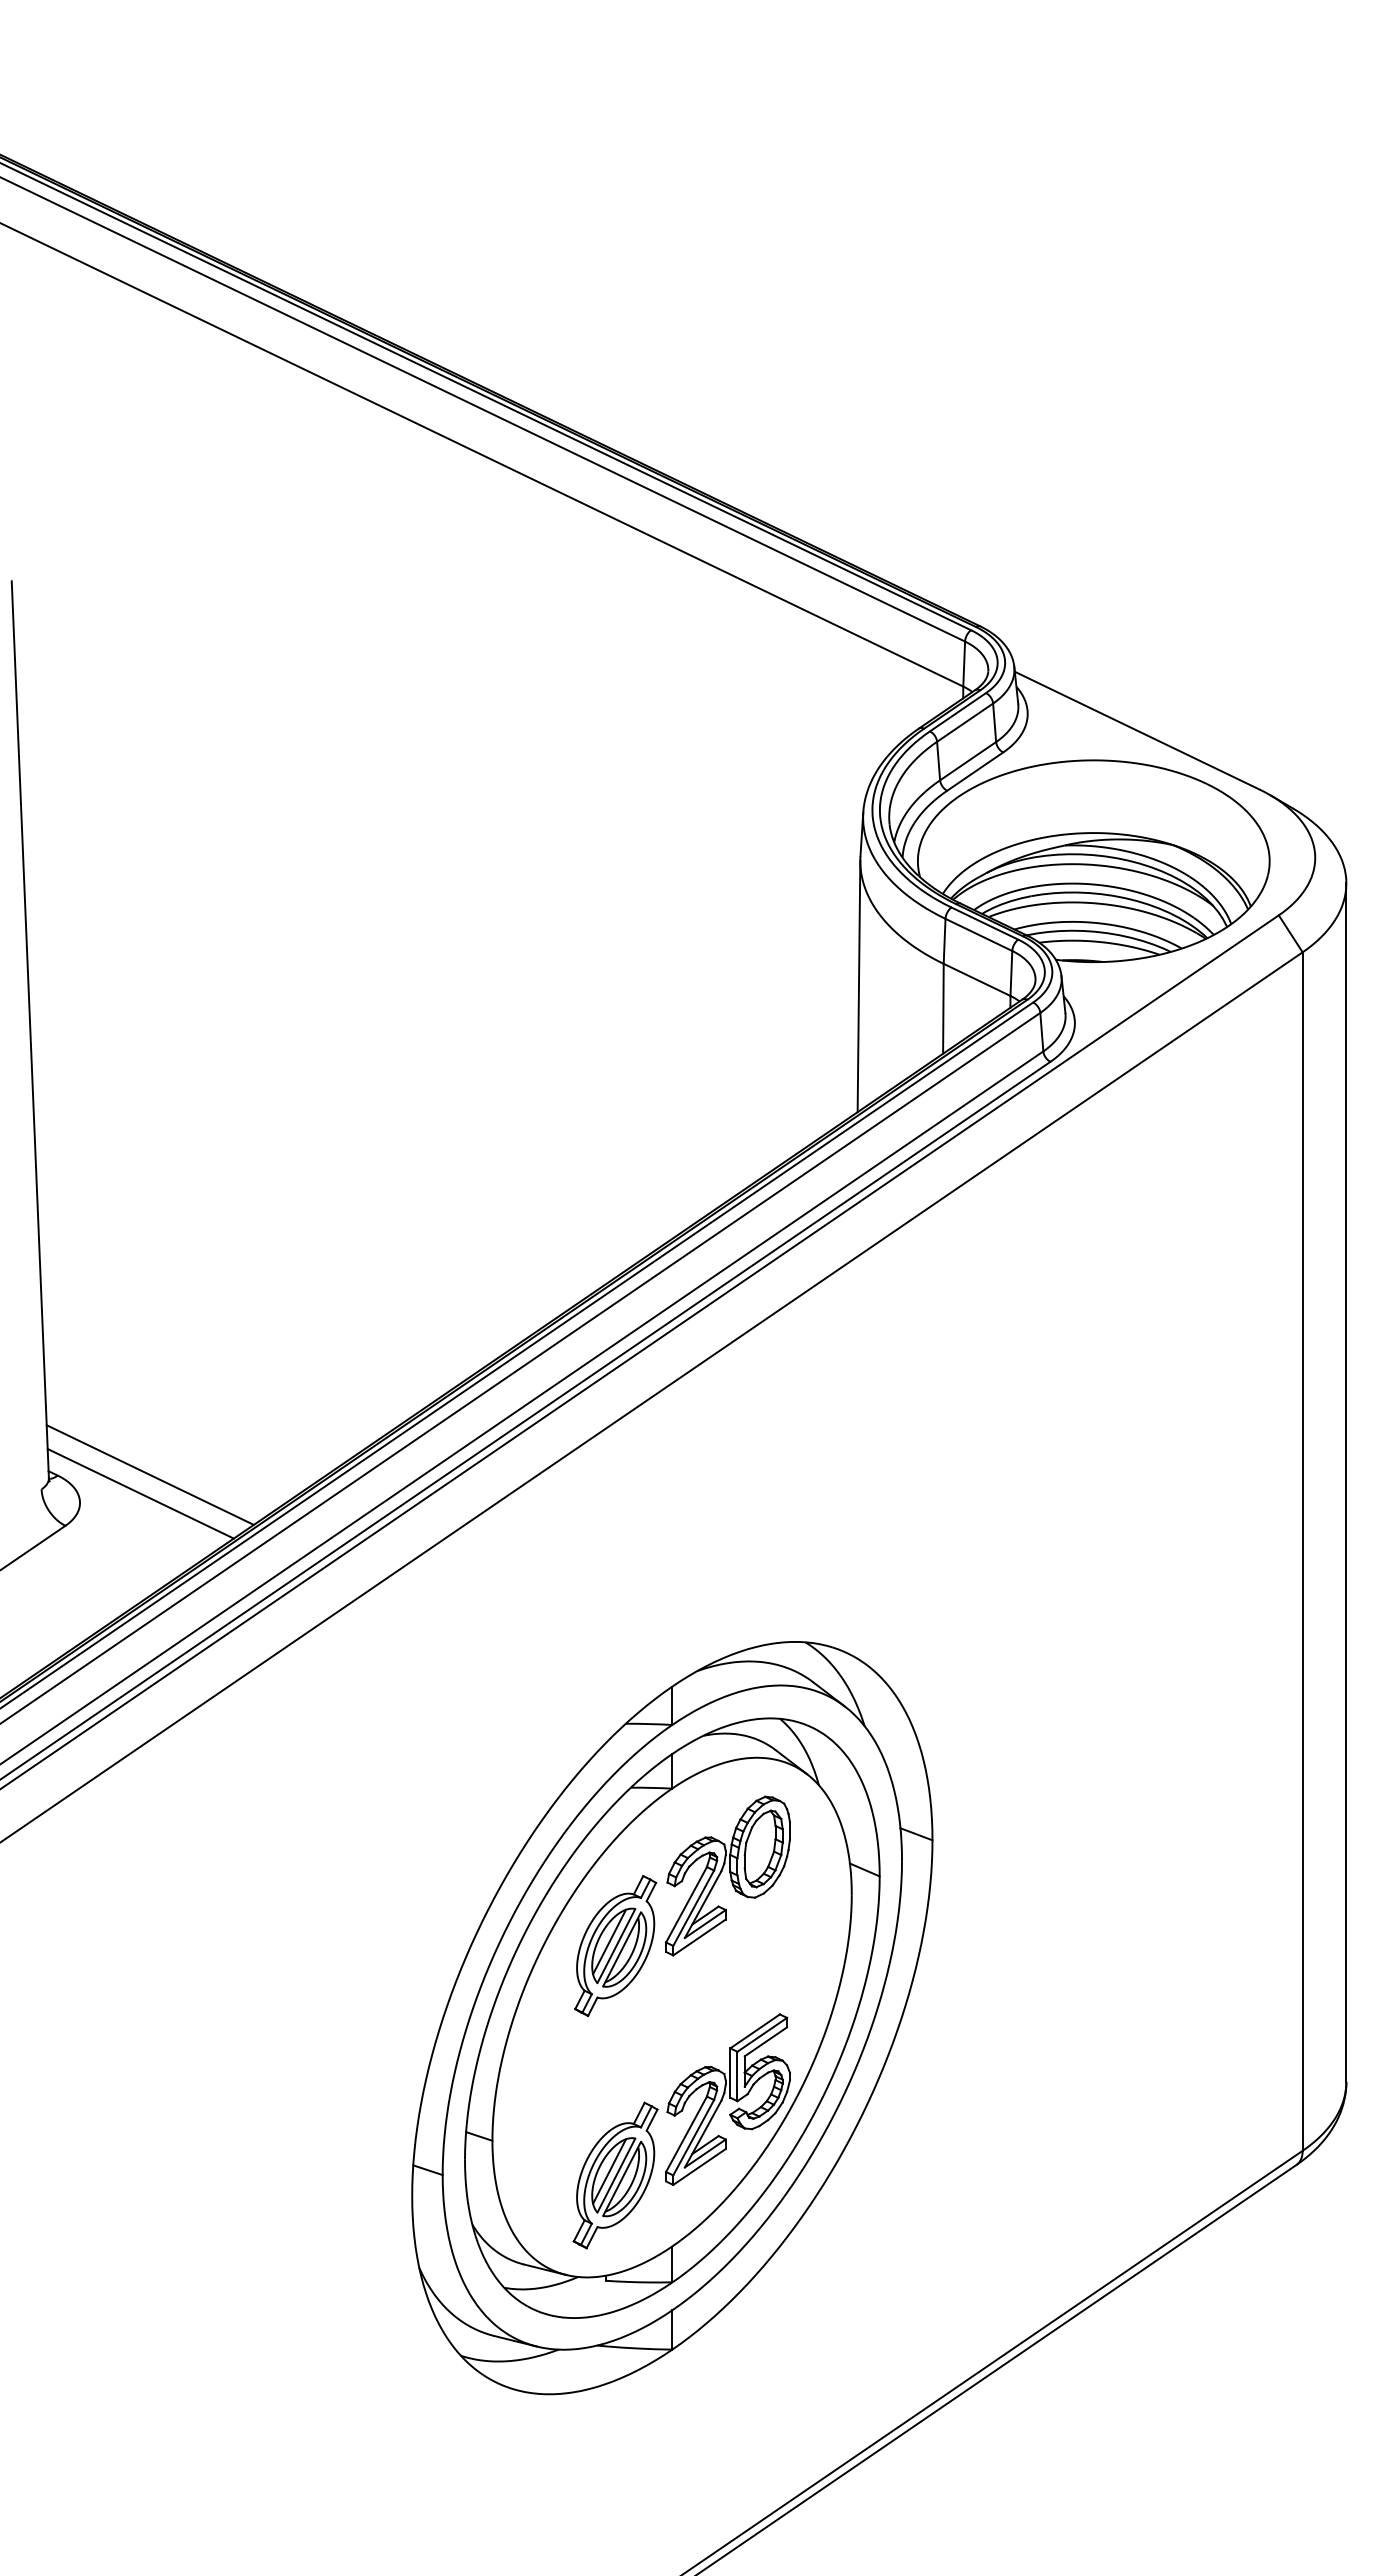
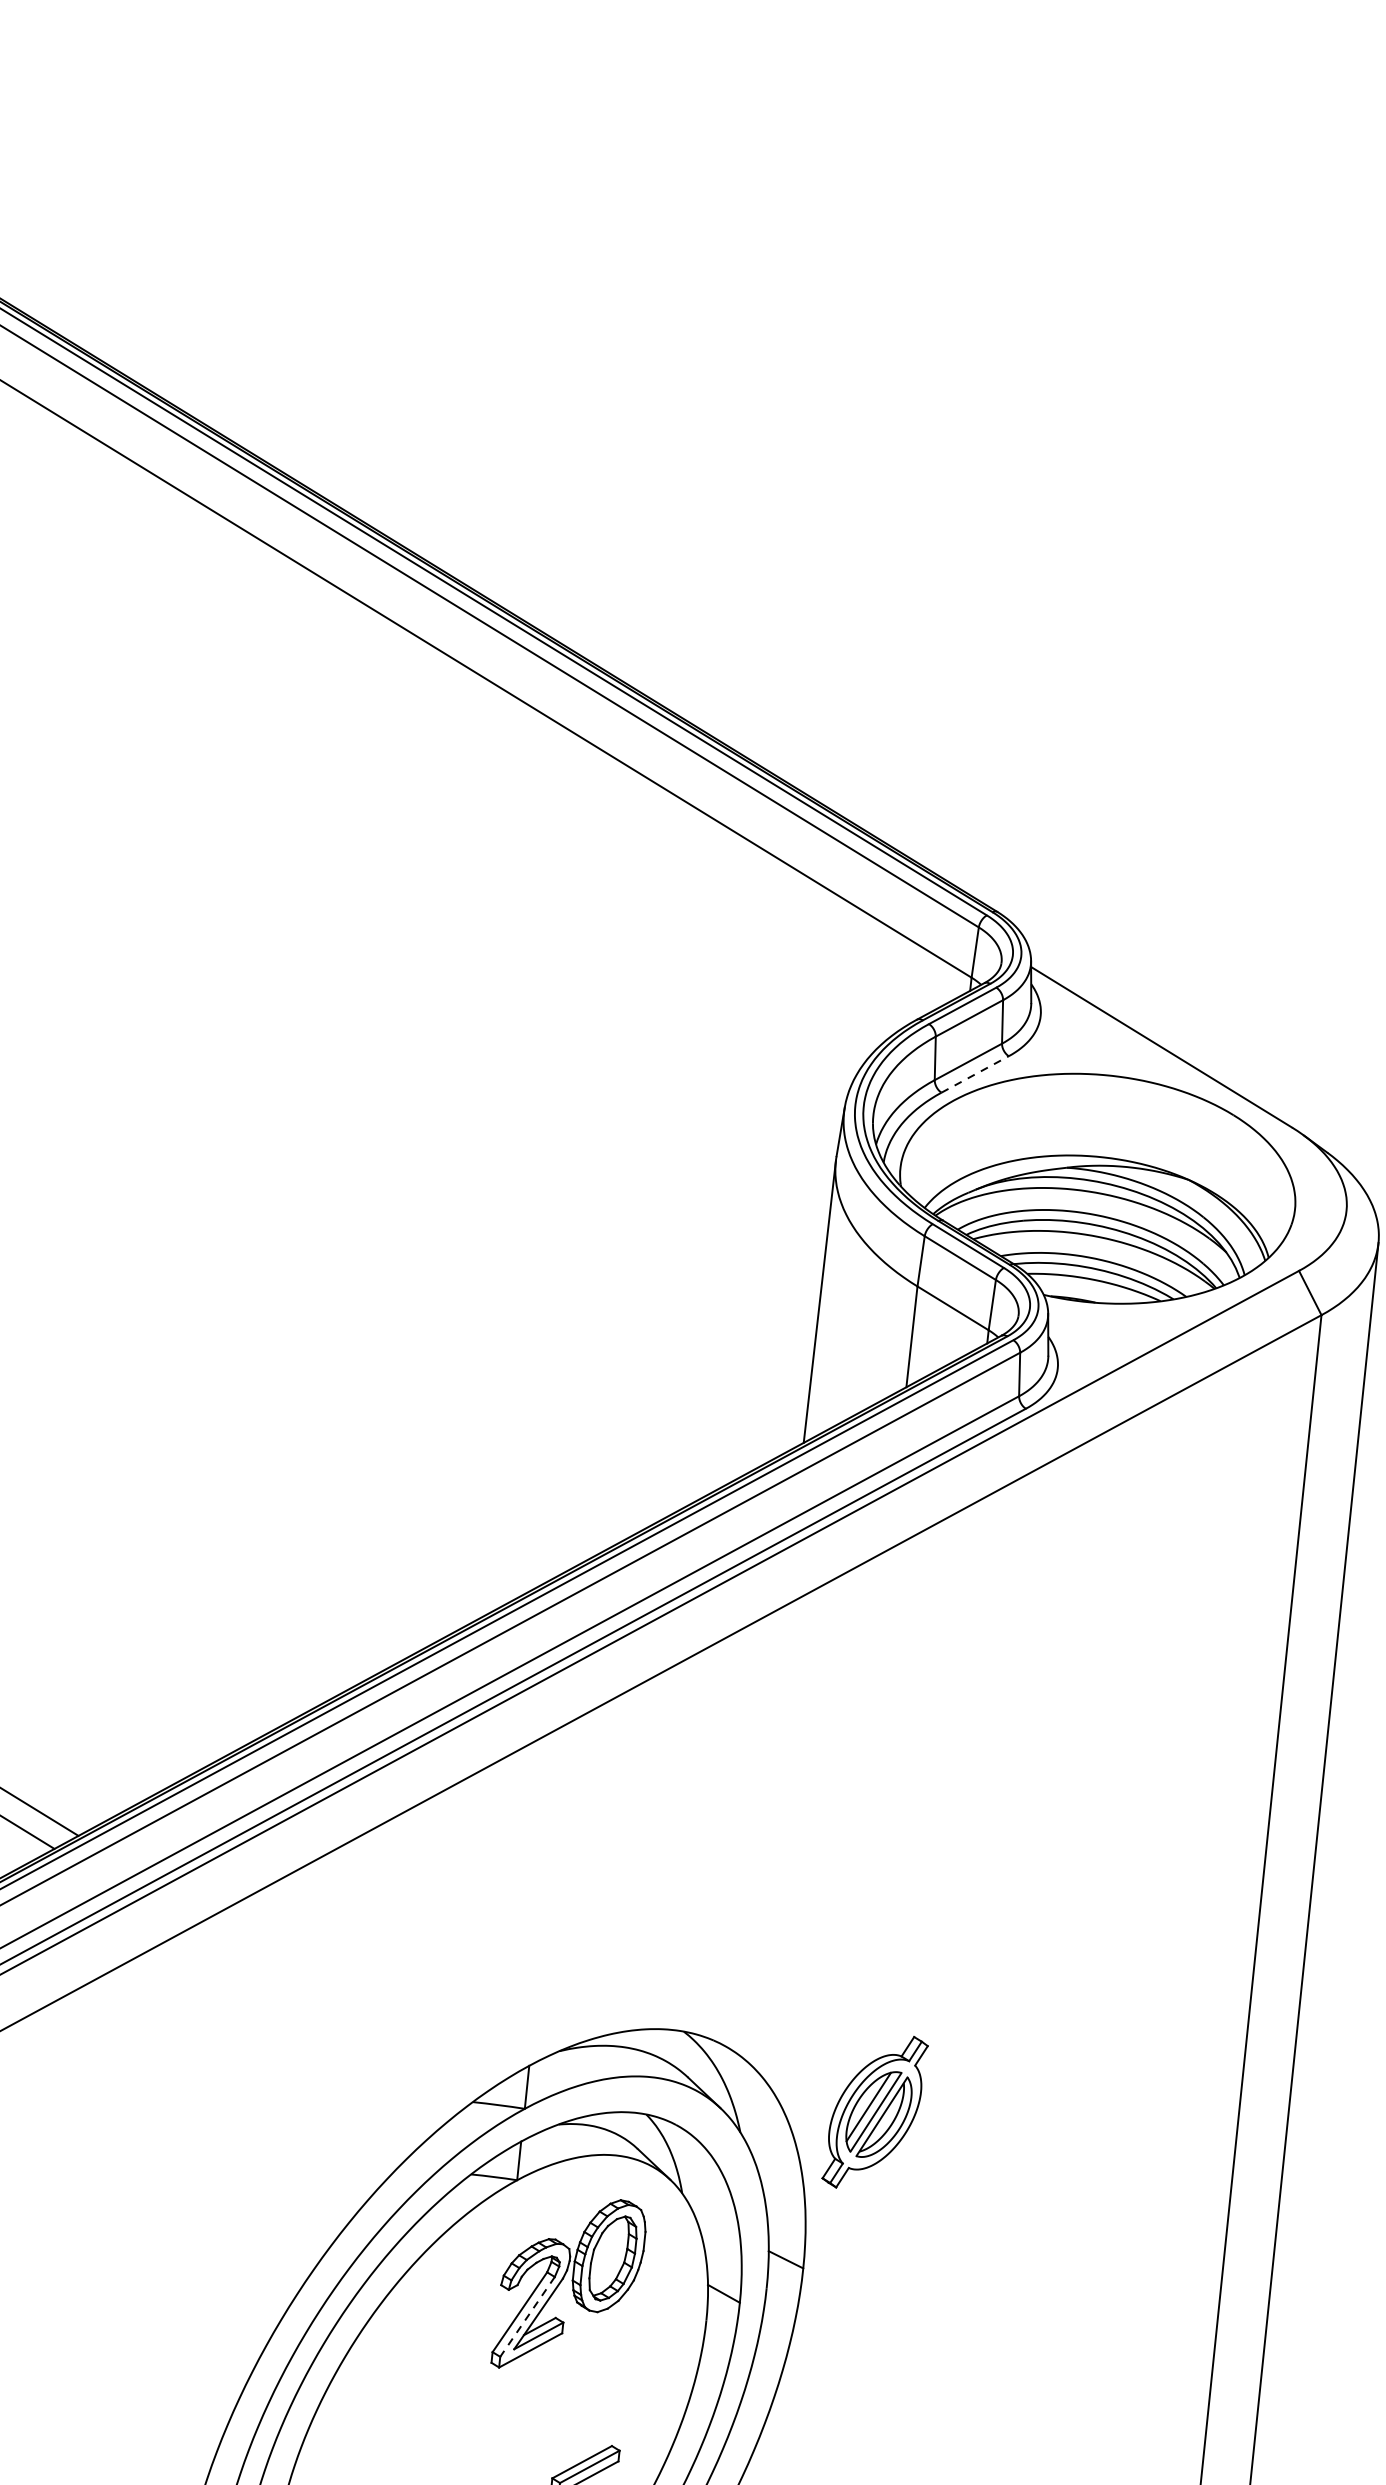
line: (975, 771) -> (975, 1074), solid -> dashed
line: (693, 1908) -> (527, 2317), solid -> dashed
part: (615, 1946) -> (874, 2112), moved

